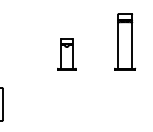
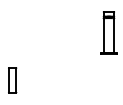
part: (66, 54) -> (64, 42), removed

